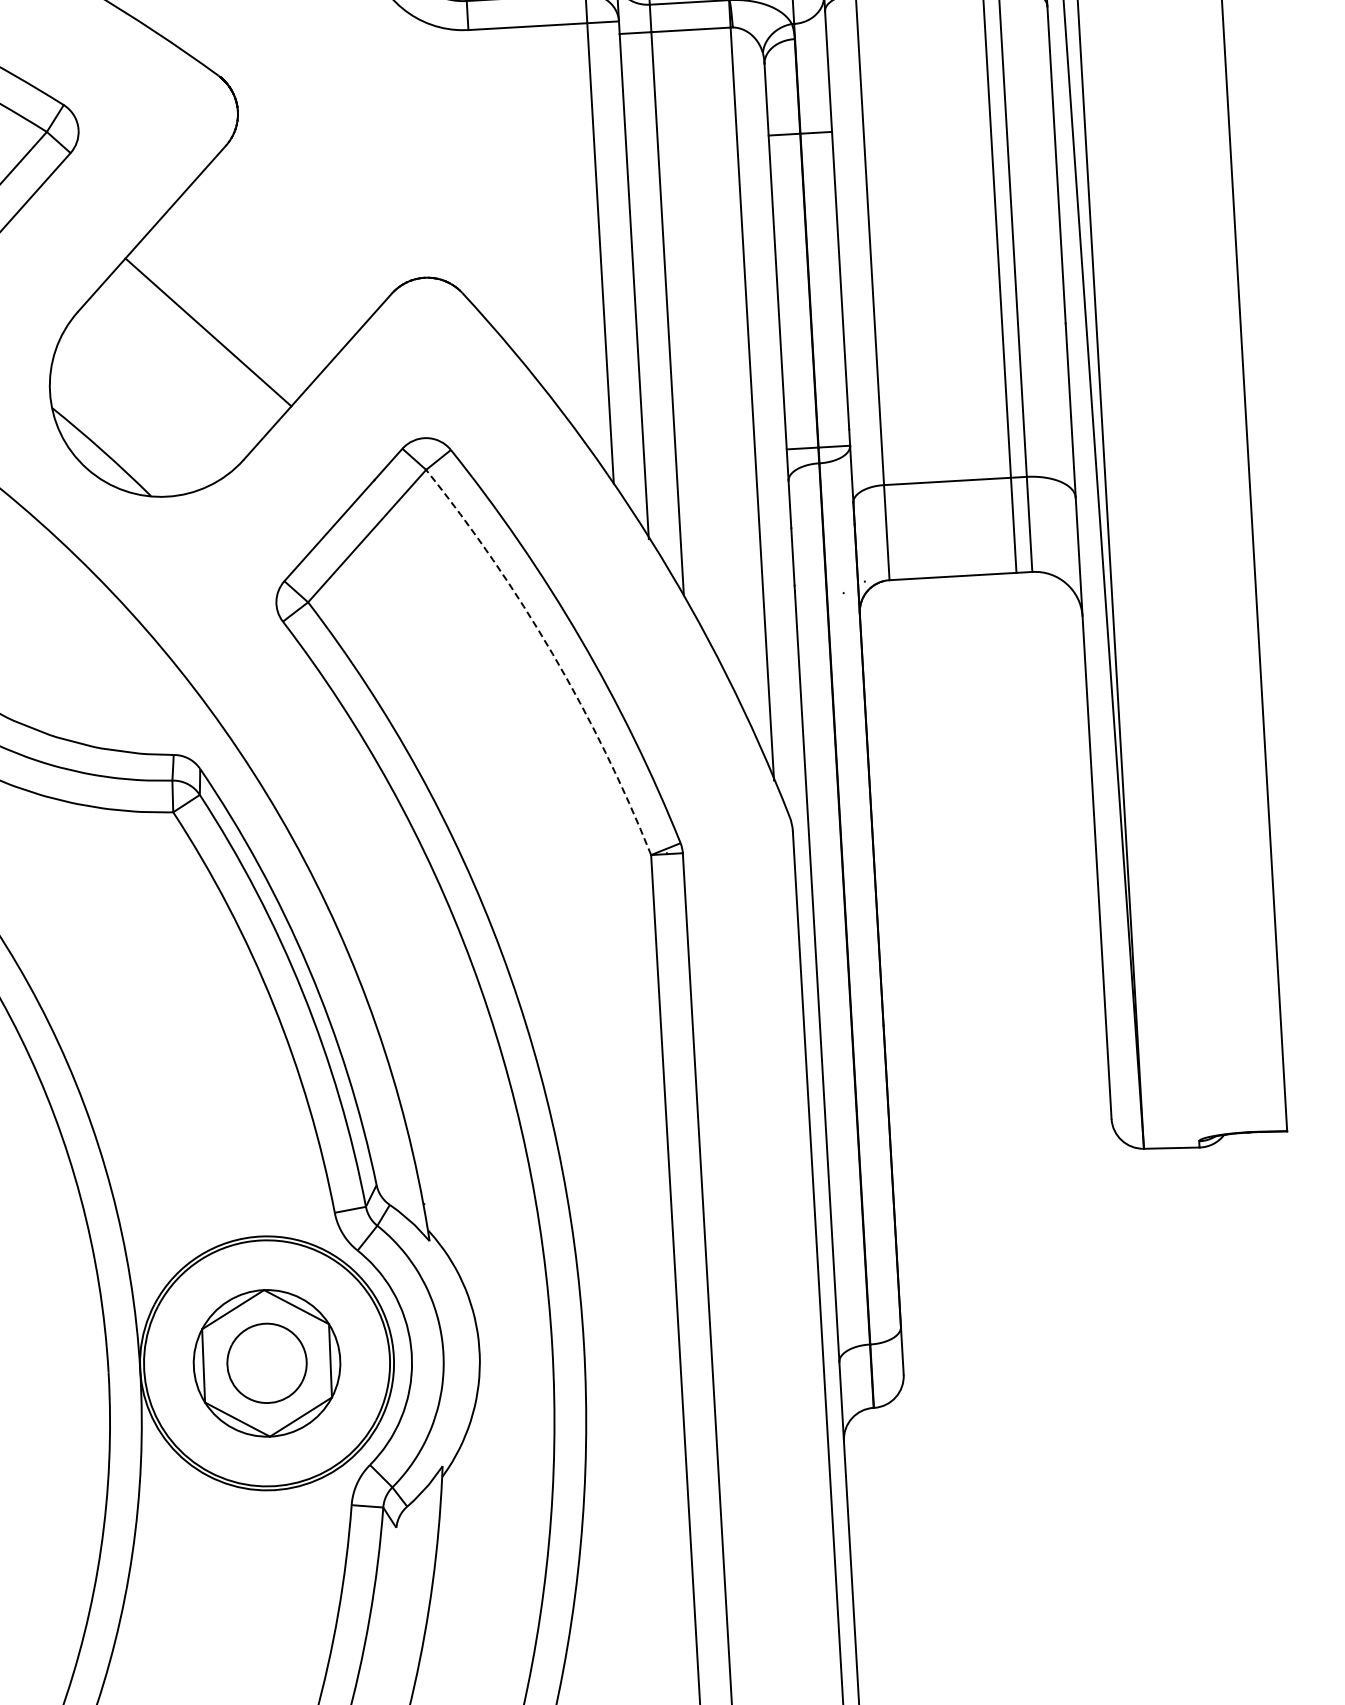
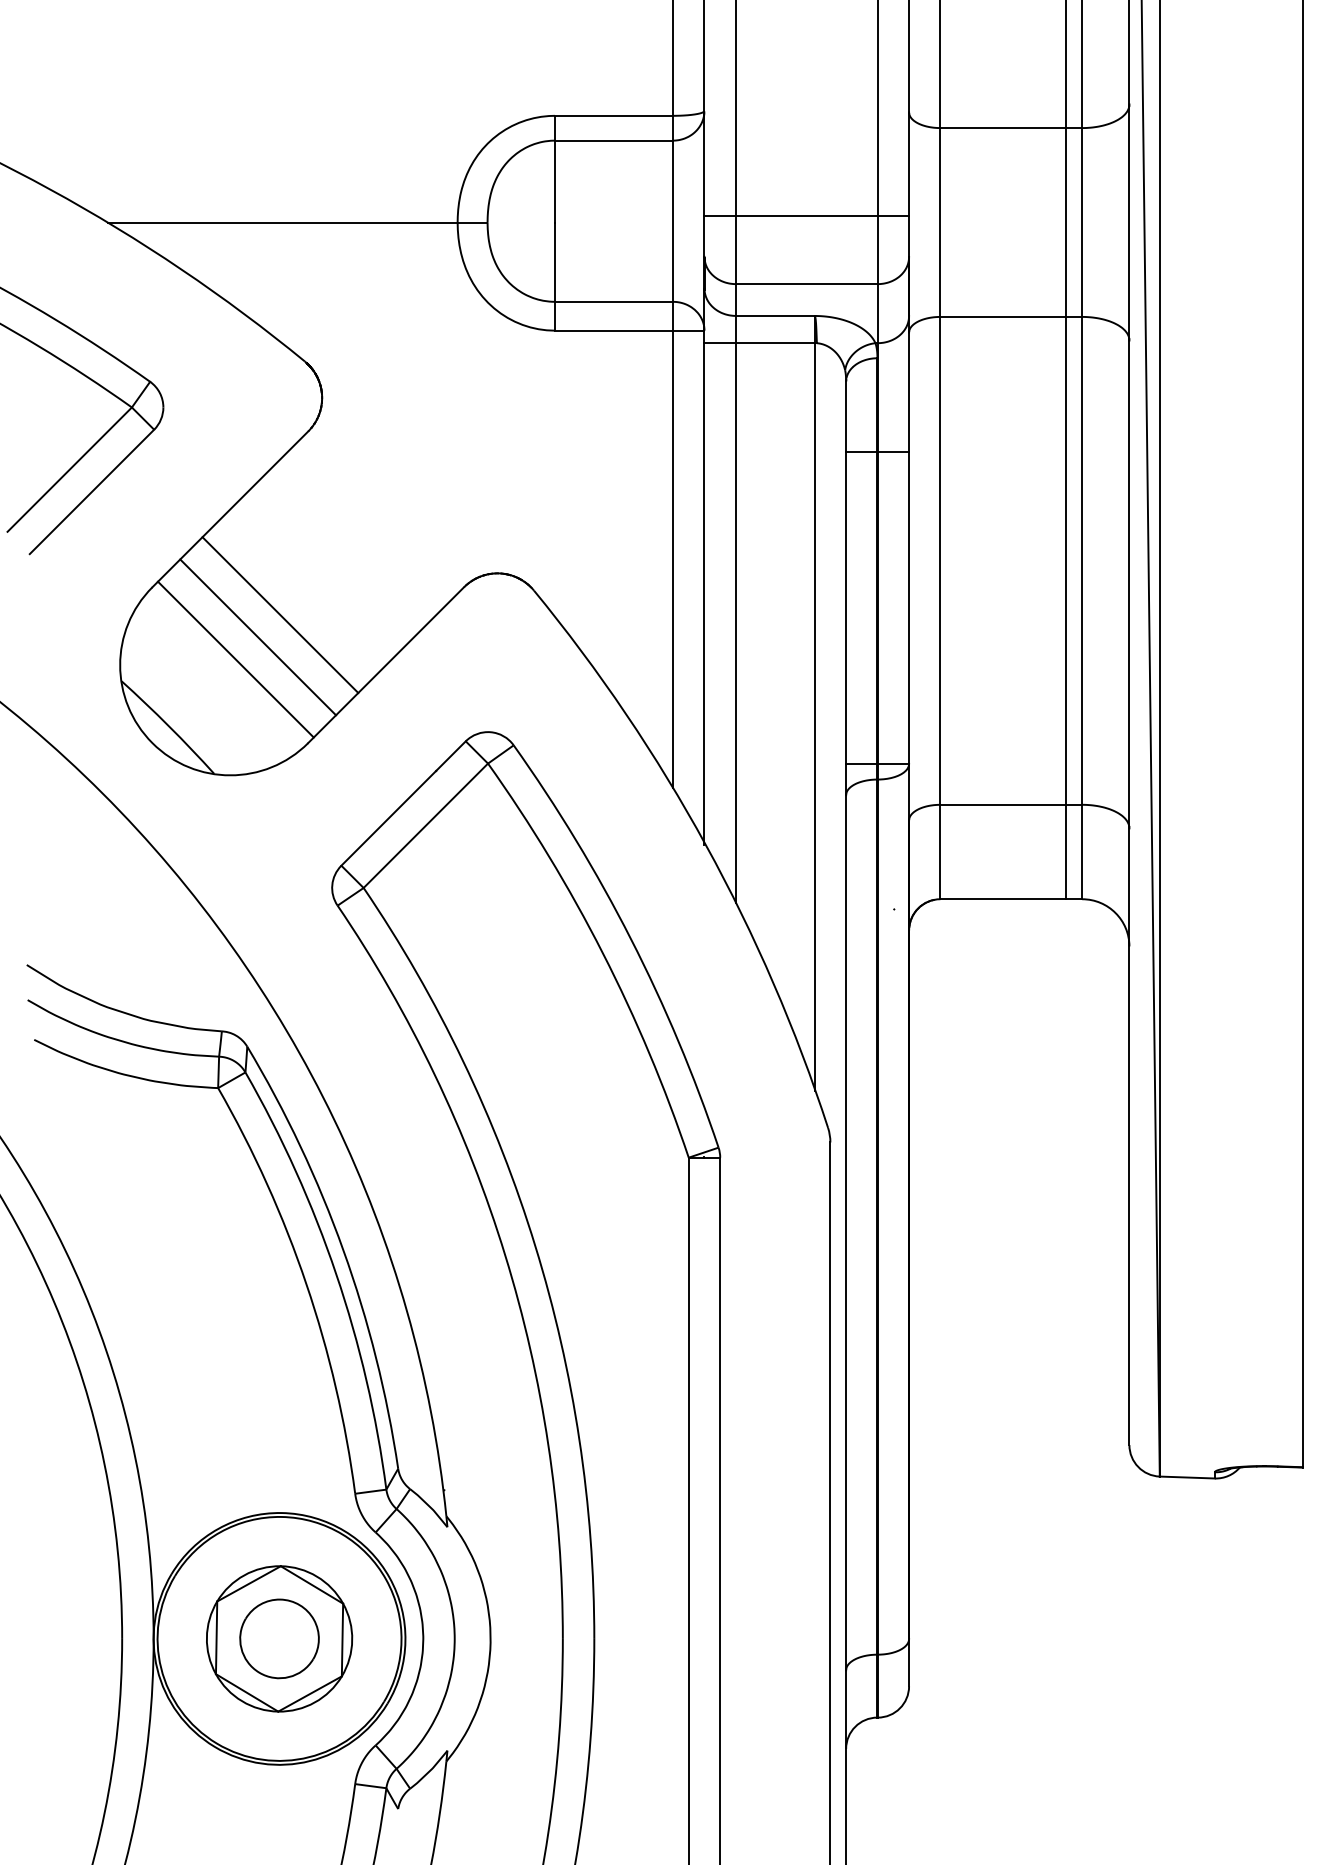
line: (187, 356) -> (258, 637), added
line: (165, 379) -> (235, 659), added
arc: (552, 654) -> (602, 953), dashed -> solid

